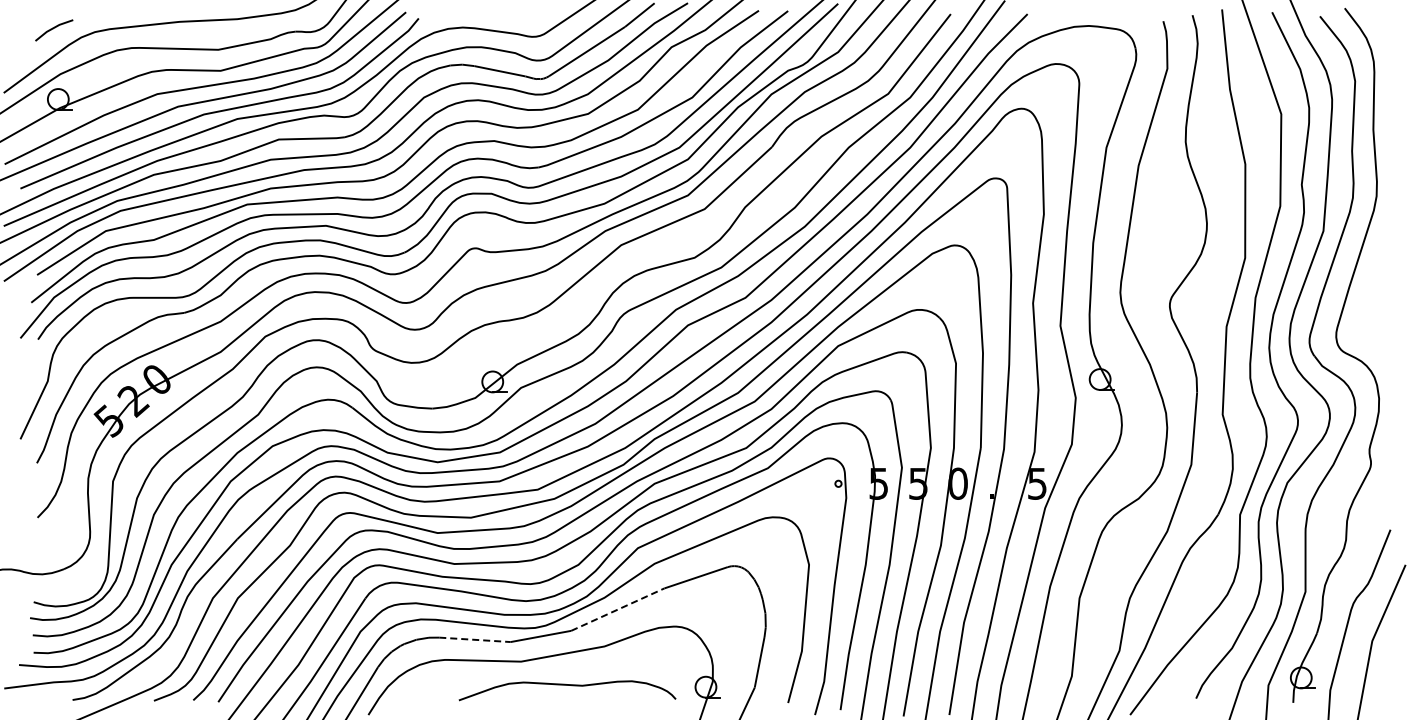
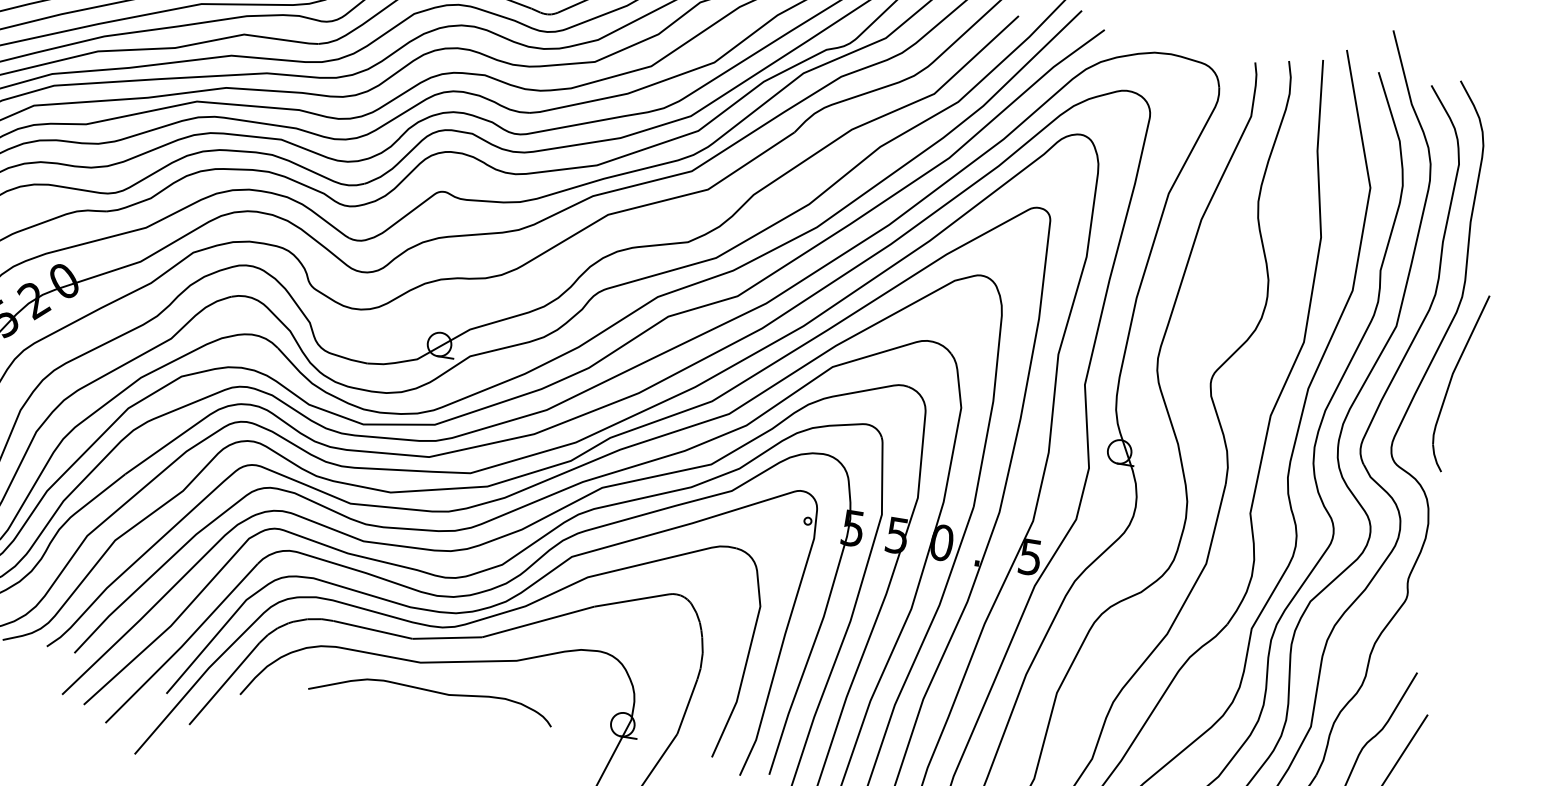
part: (1385, 271) -> (1458, 382), added
line: (618, 609) -> (539, 621), dashed -> solid
line: (474, 639) -> (372, 629), dashed -> solid
curve: (567, 685) -> (432, 691), moved

